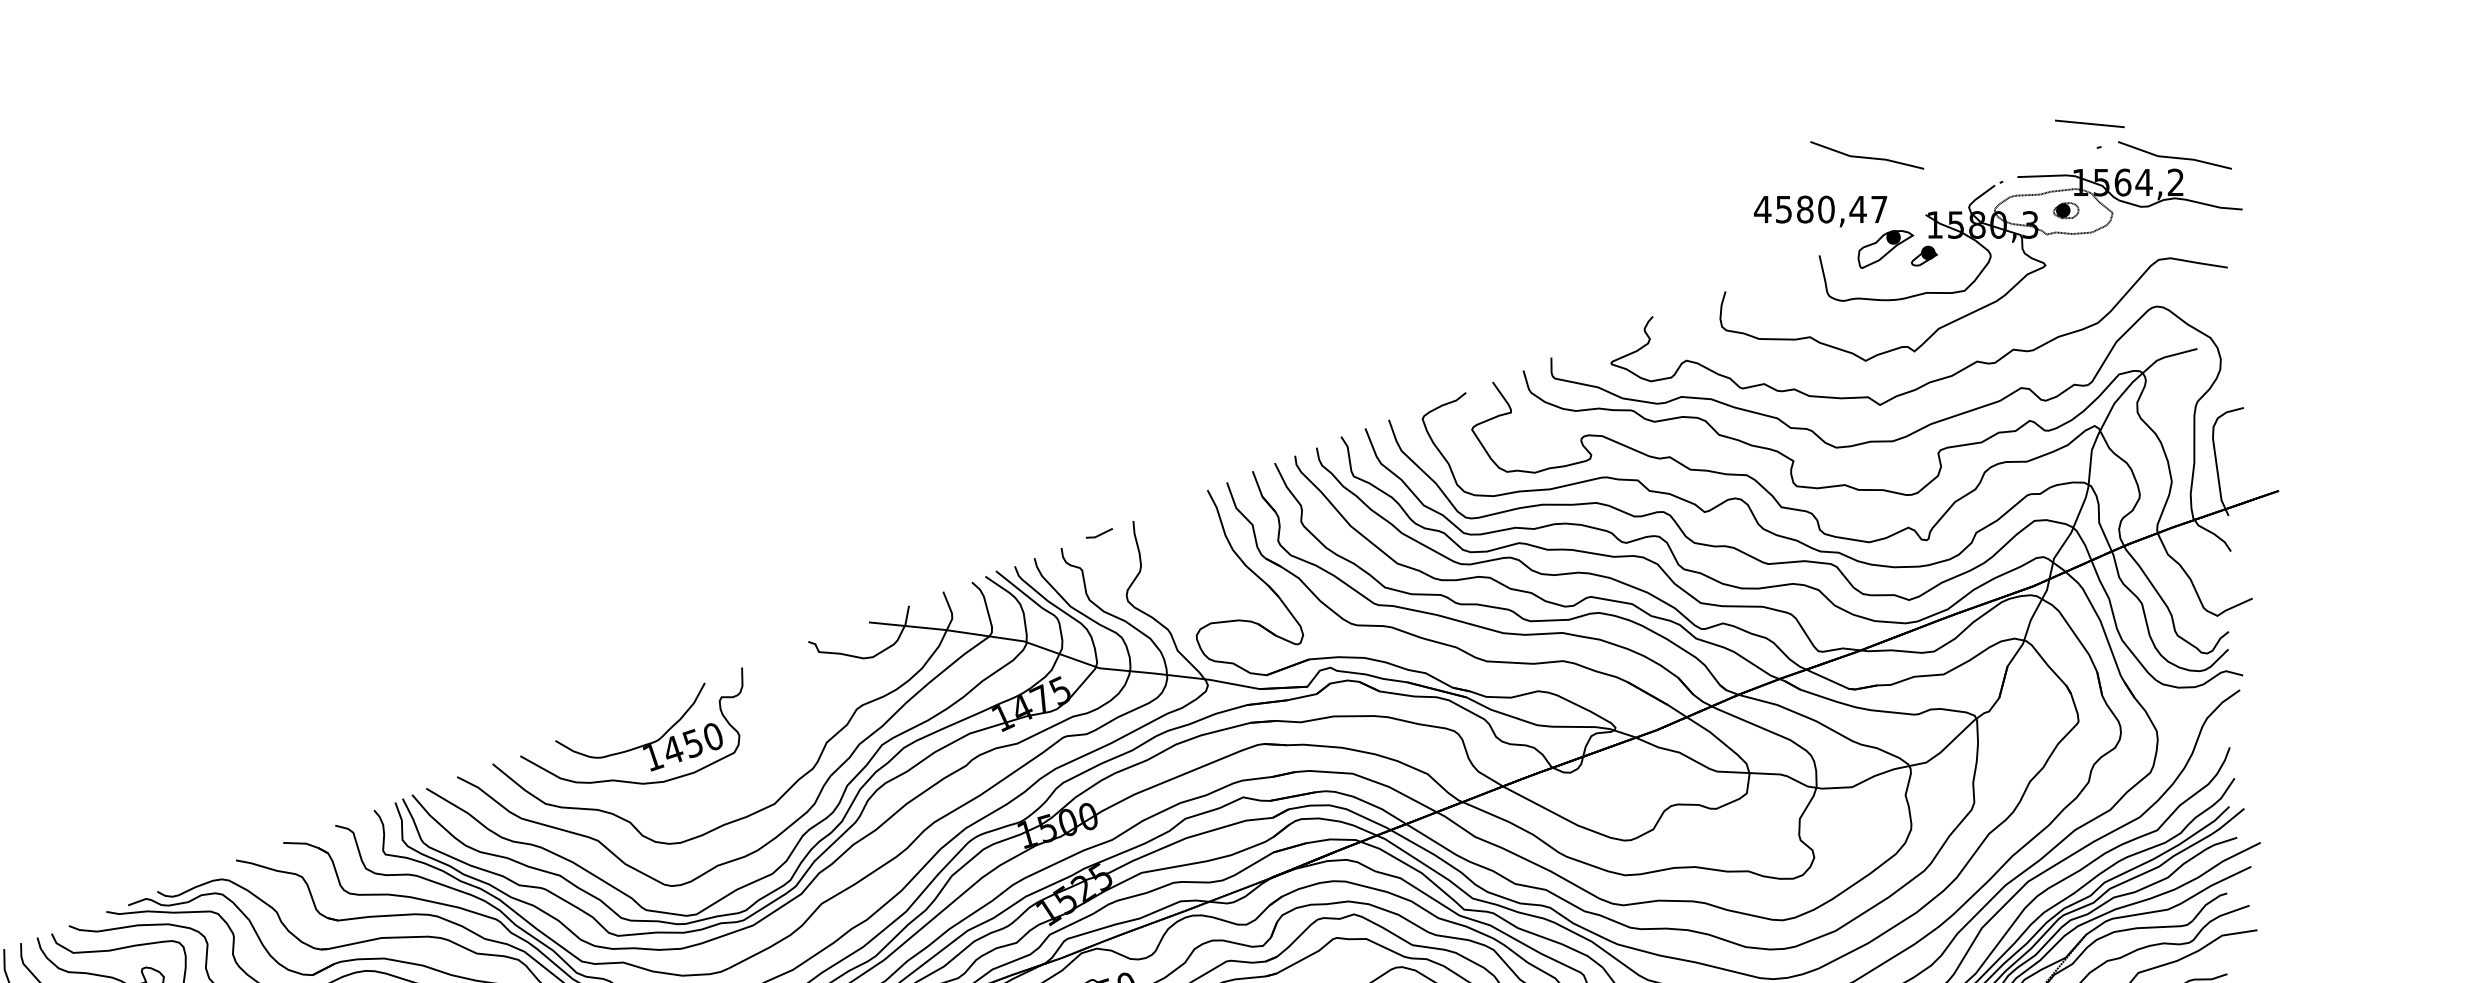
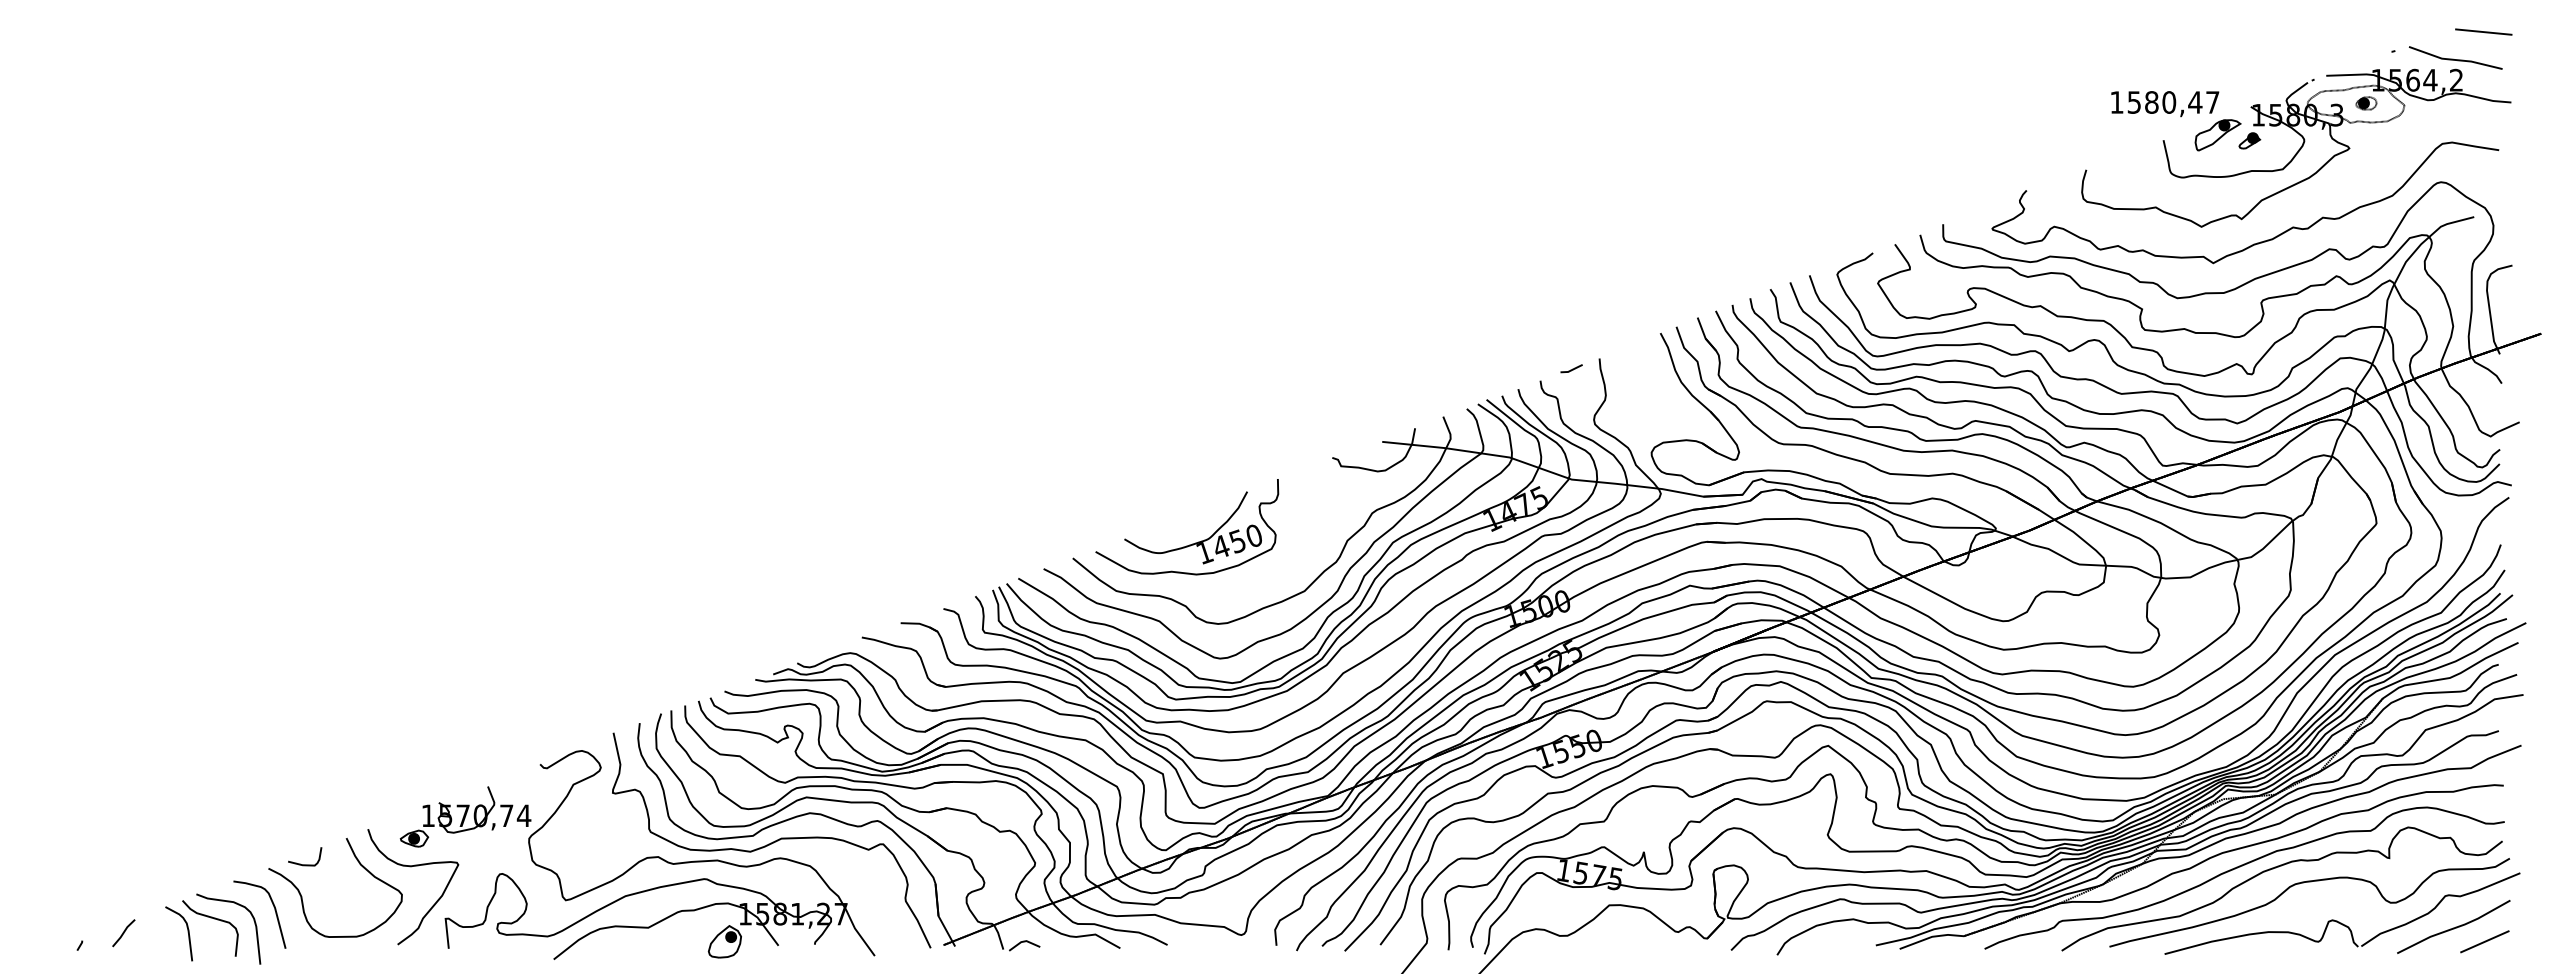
line: (2089, 123) -> (2483, 31), moved
line: (1866, 157) -> (2202, 59), removed
text: (1762, 209) -> (2116, 102), 4580,47 -> 1580,47

